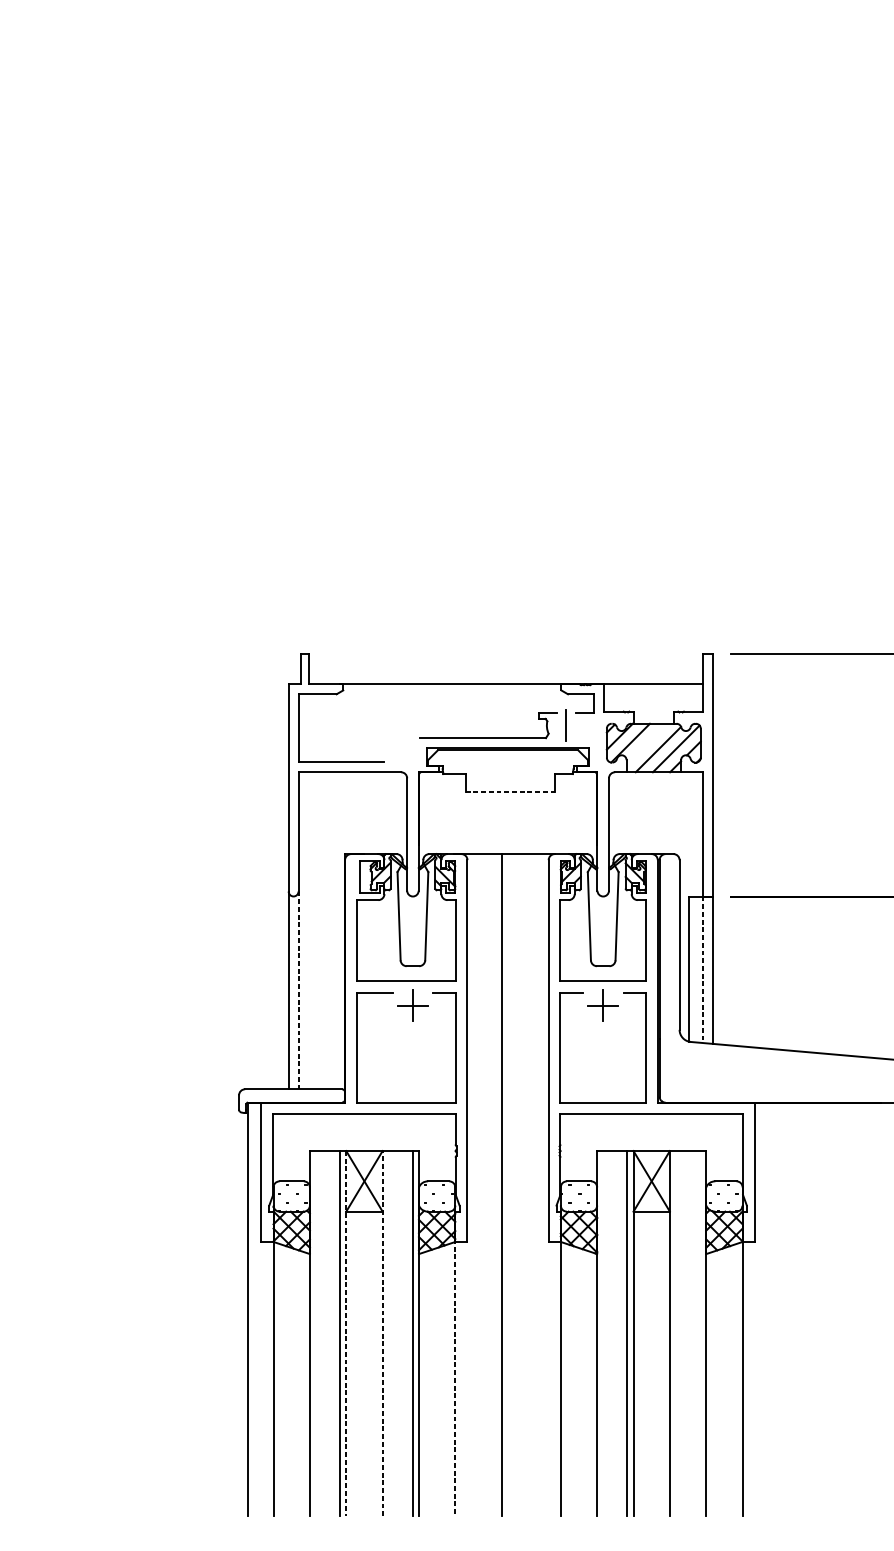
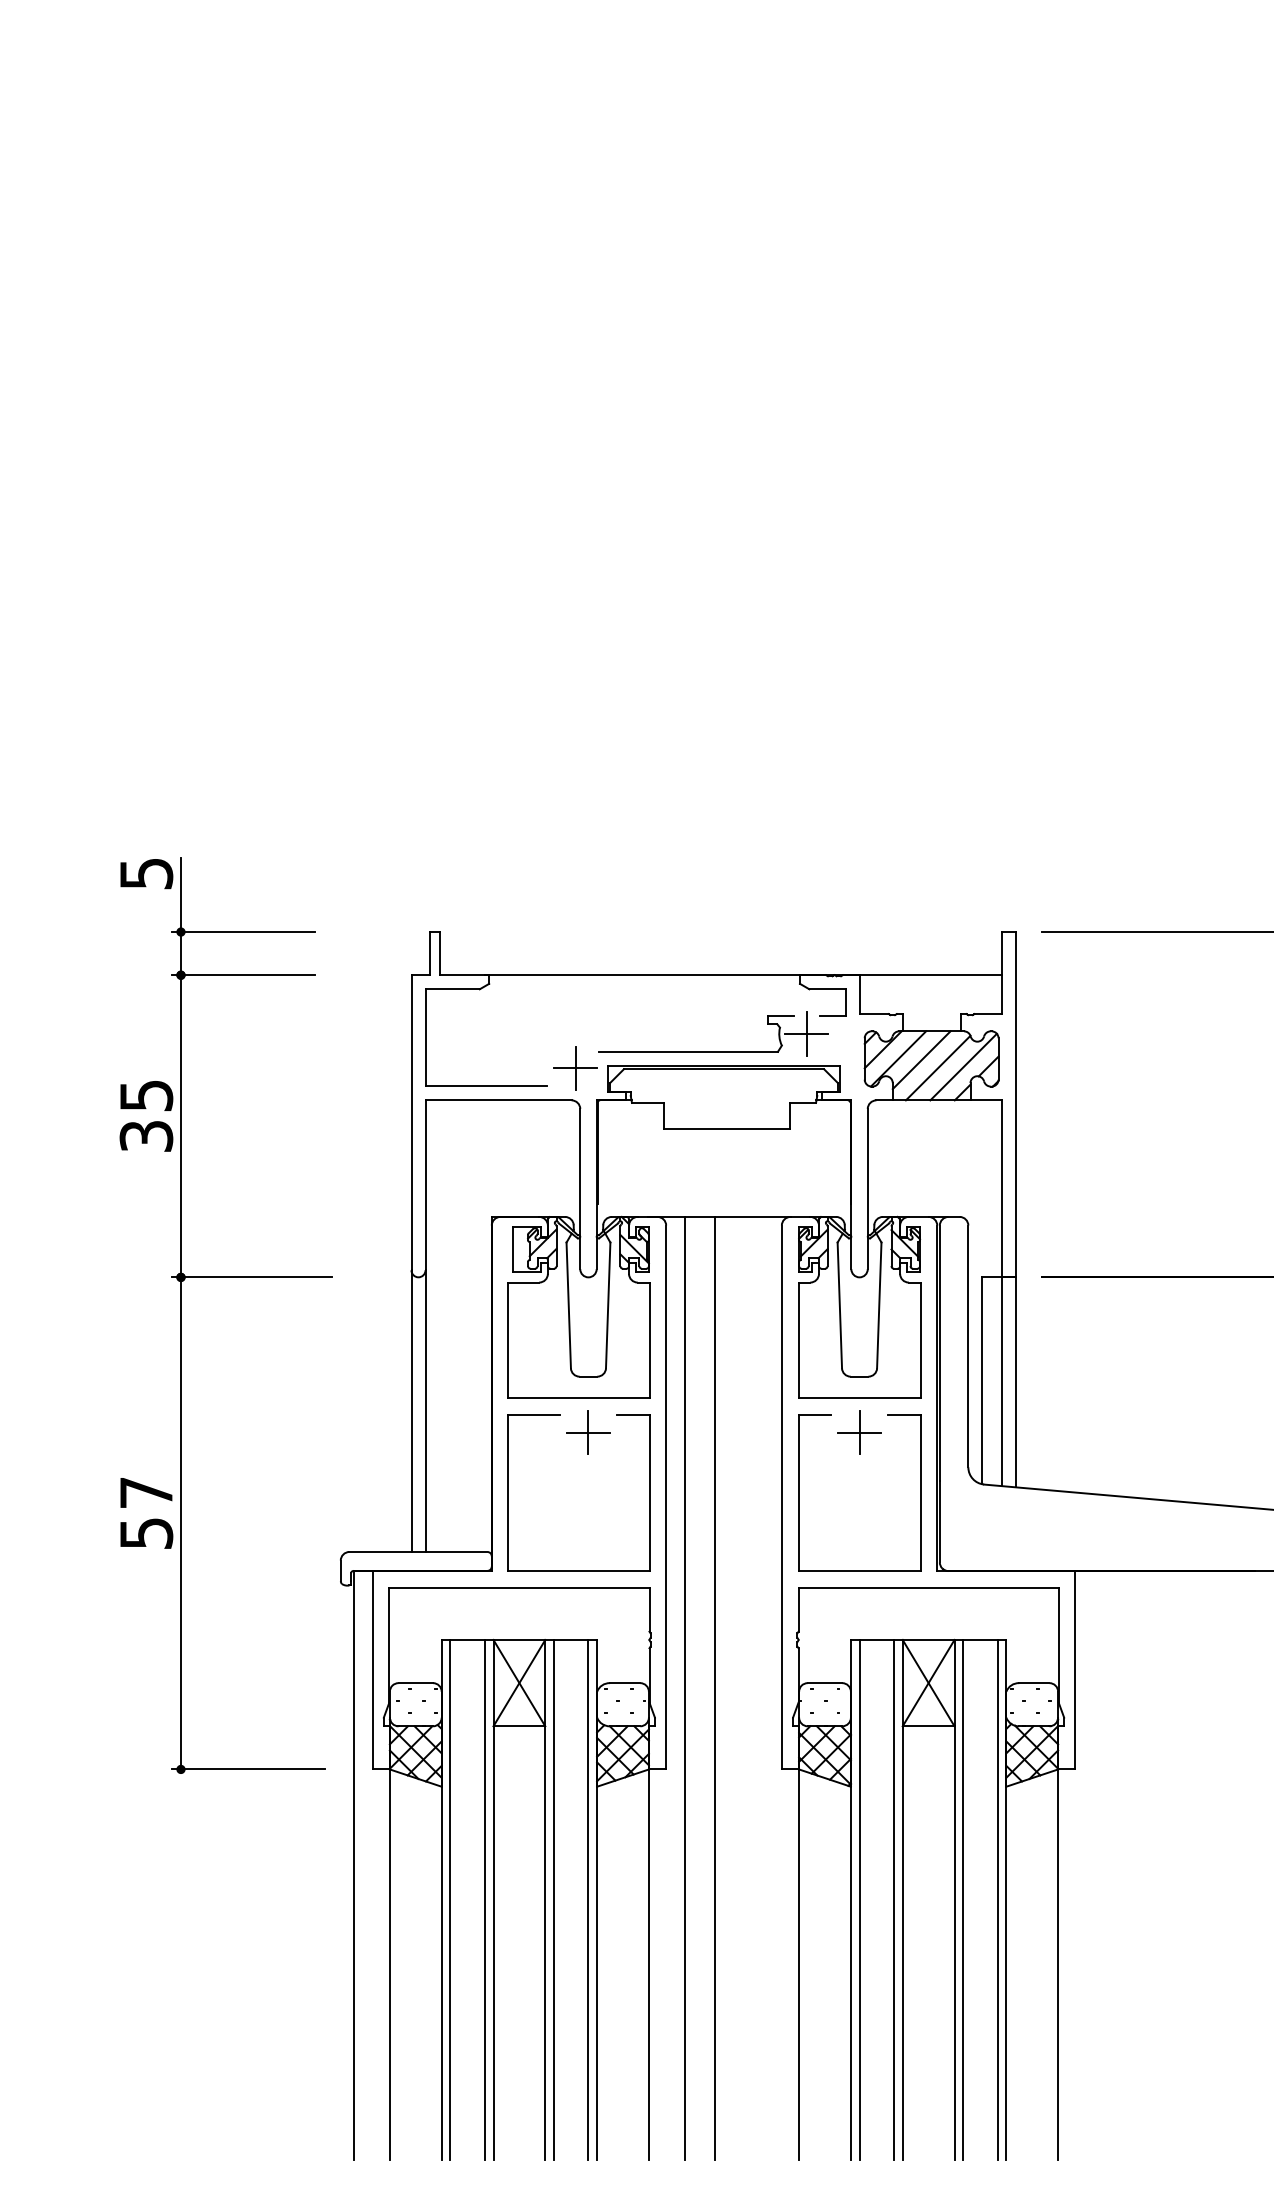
line: (565, 725) -> (806, 1033), added
line: (646, 744) -> (921, 1060), added
part: (403, 749) -> (575, 1068), added
line: (510, 791) -> (727, 1128), dashed -> solid
part: (158, 896) -> (225, 1277), added
line: (702, 970) -> (1001, 1382), dashed -> solid
line: (298, 990) -> (425, 1411), dashed -> solid
line: (481, 1185) -> (685, 1688), added
line: (316, 1333) -> (450, 1899), added
line: (346, 1333) -> (493, 1900), dashed -> solid
line: (382, 1333) -> (545, 1899), dashed -> solid
line: (388, 1333) -> (553, 1899), added
line: (603, 1333) -> (859, 1899), added
line: (676, 1333) -> (963, 1899), added
line: (700, 1333) -> (997, 1899), added
line: (455, 1378) -> (648, 1963), dashed -> solid

